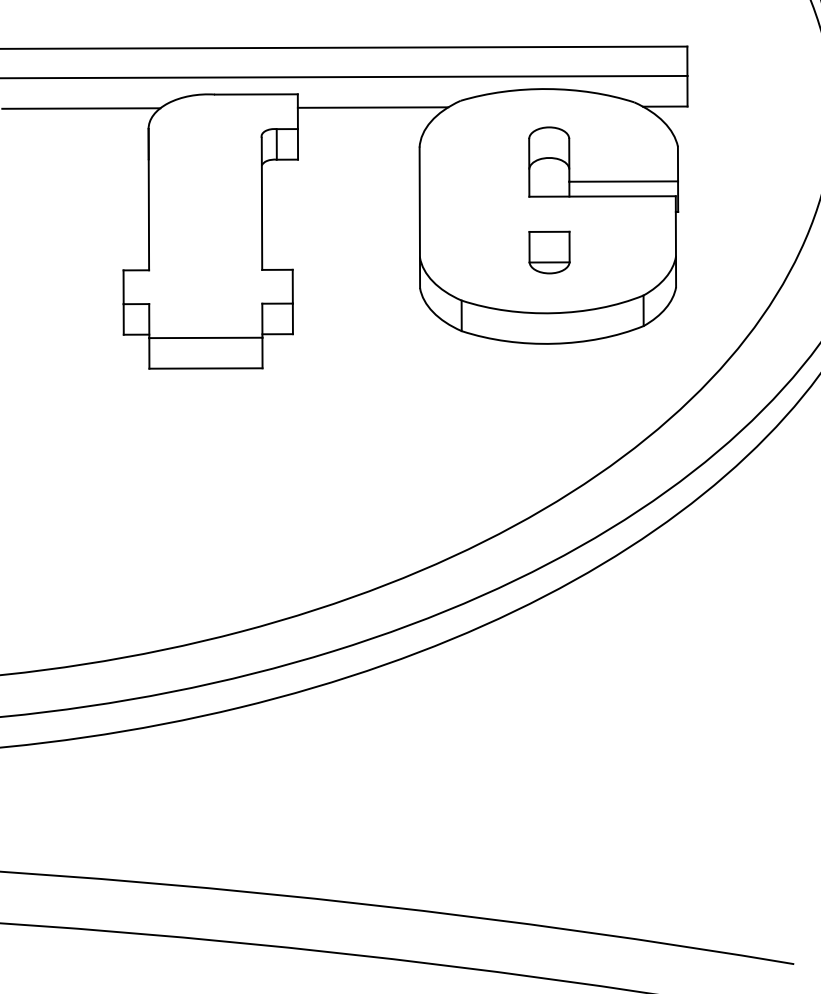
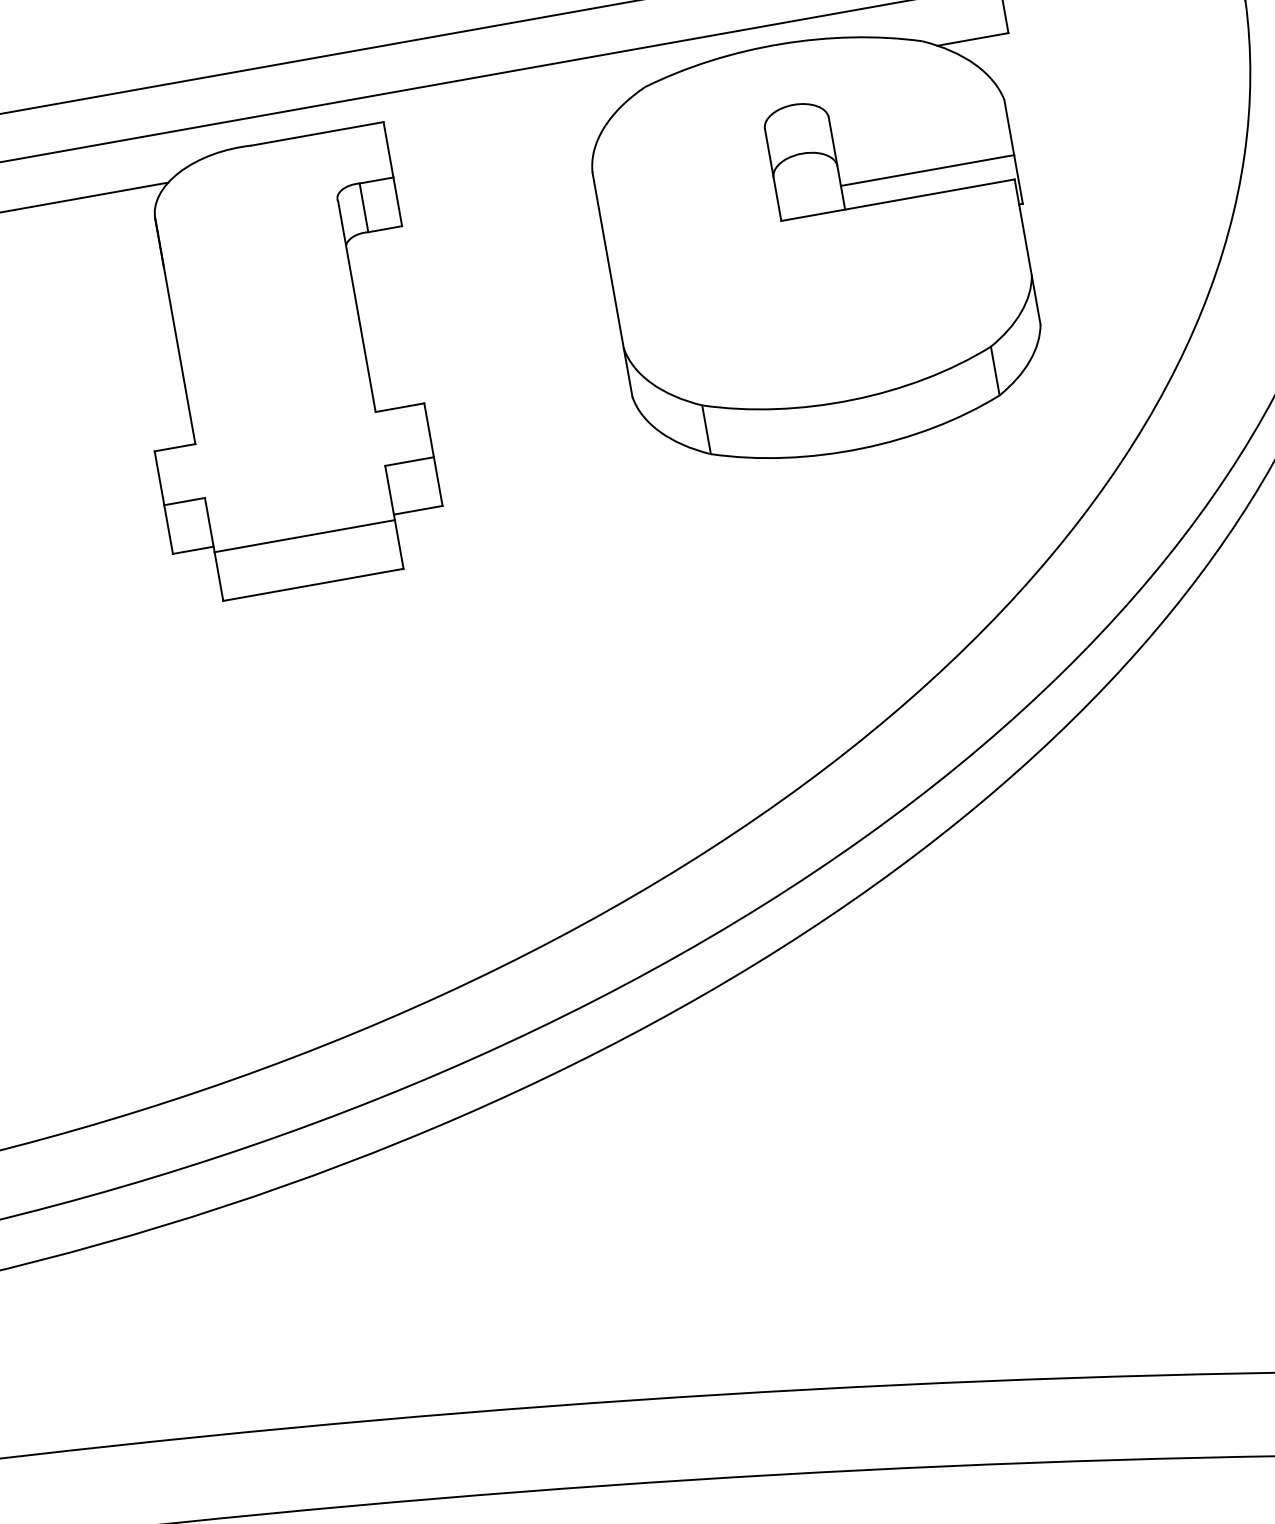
line: (372, 107) -> (506, 122), removed
part: (549, 252) -> (828, 304), removed

